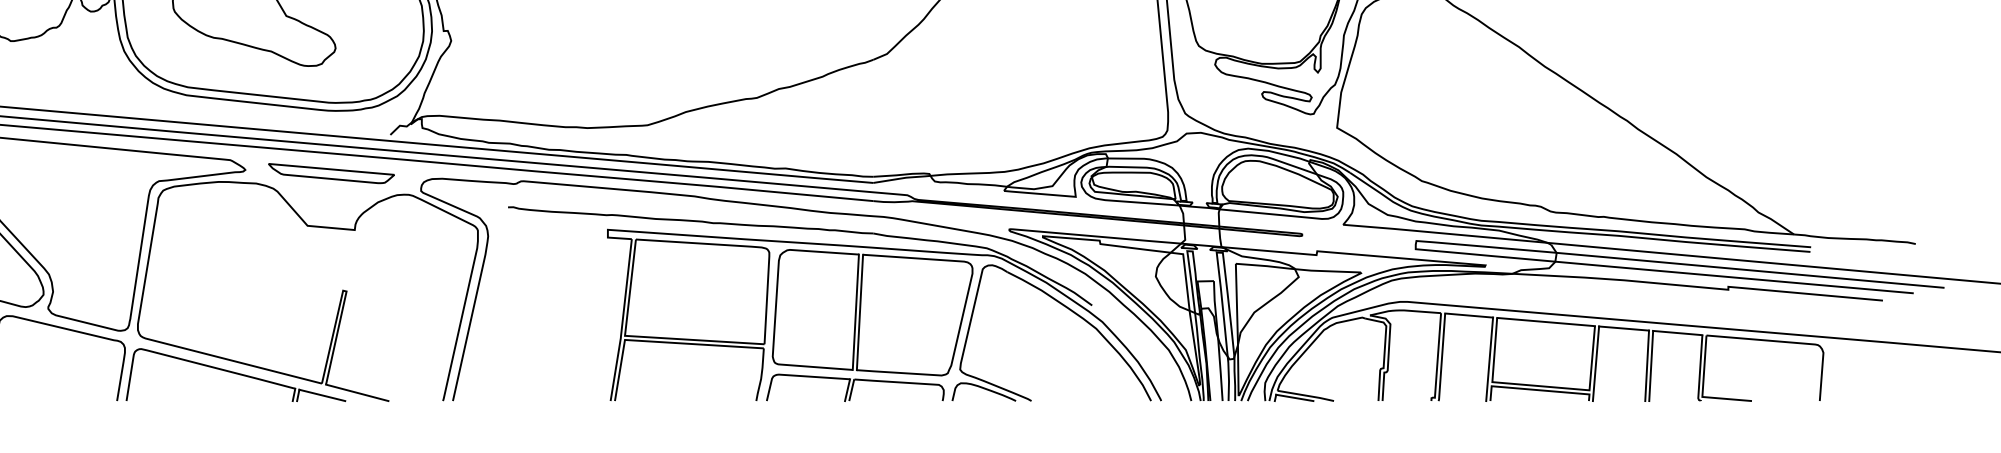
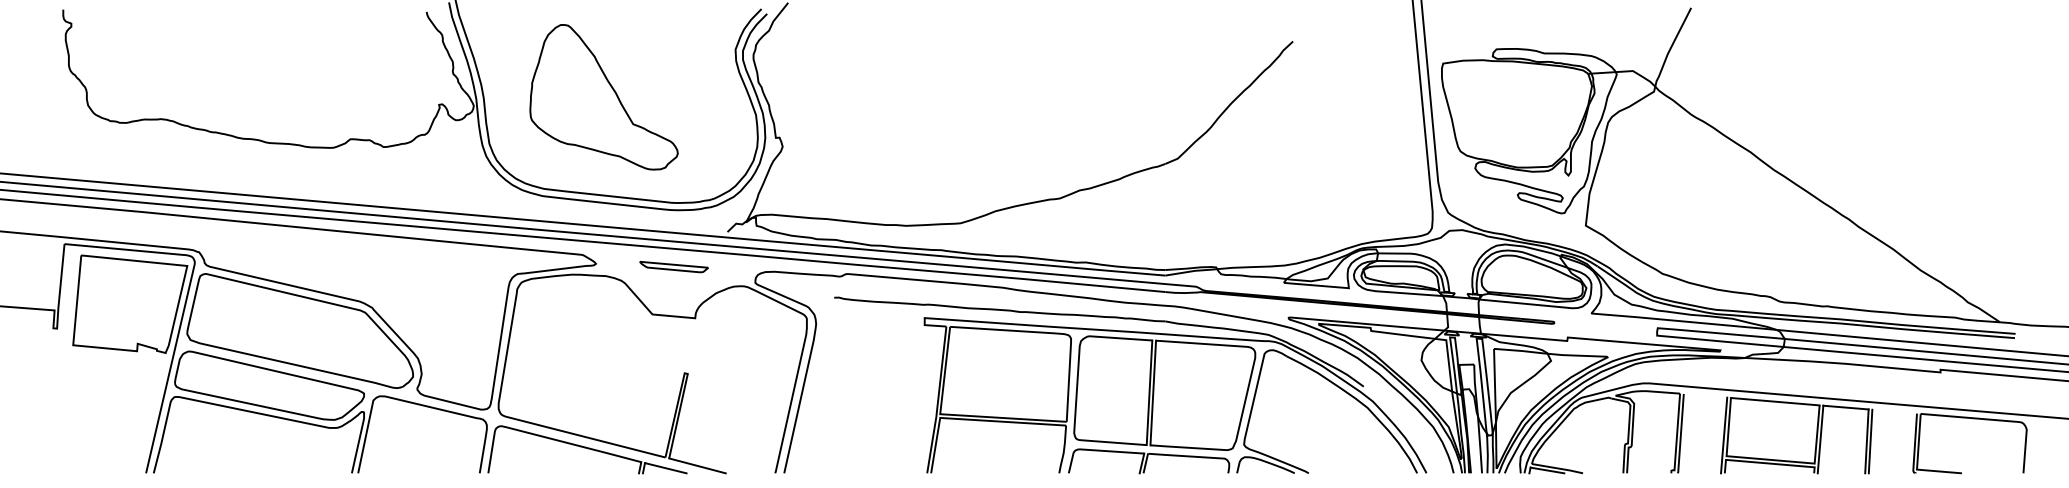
part: (330, 172) -> (673, 266), size x0.6
line: (1469, 315) -> (1705, 395), removed
line: (1677, 332) -> (1894, 411), removed

